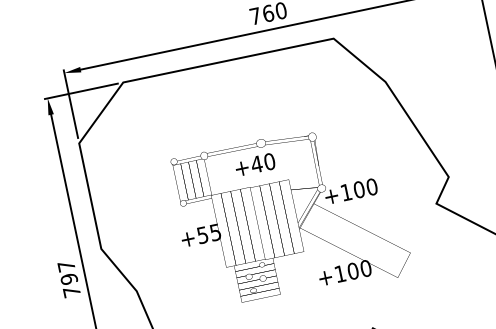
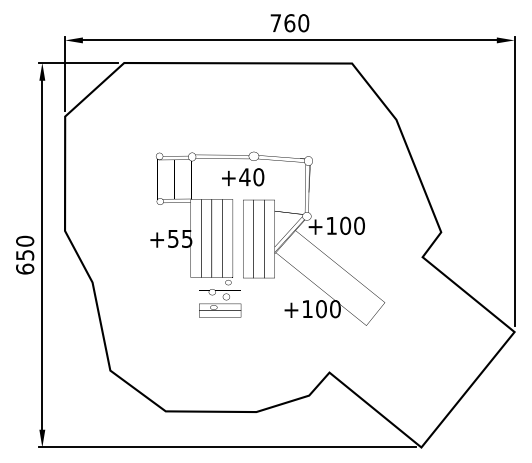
text: (69, 278) -> (25, 254), 797 -> 650

